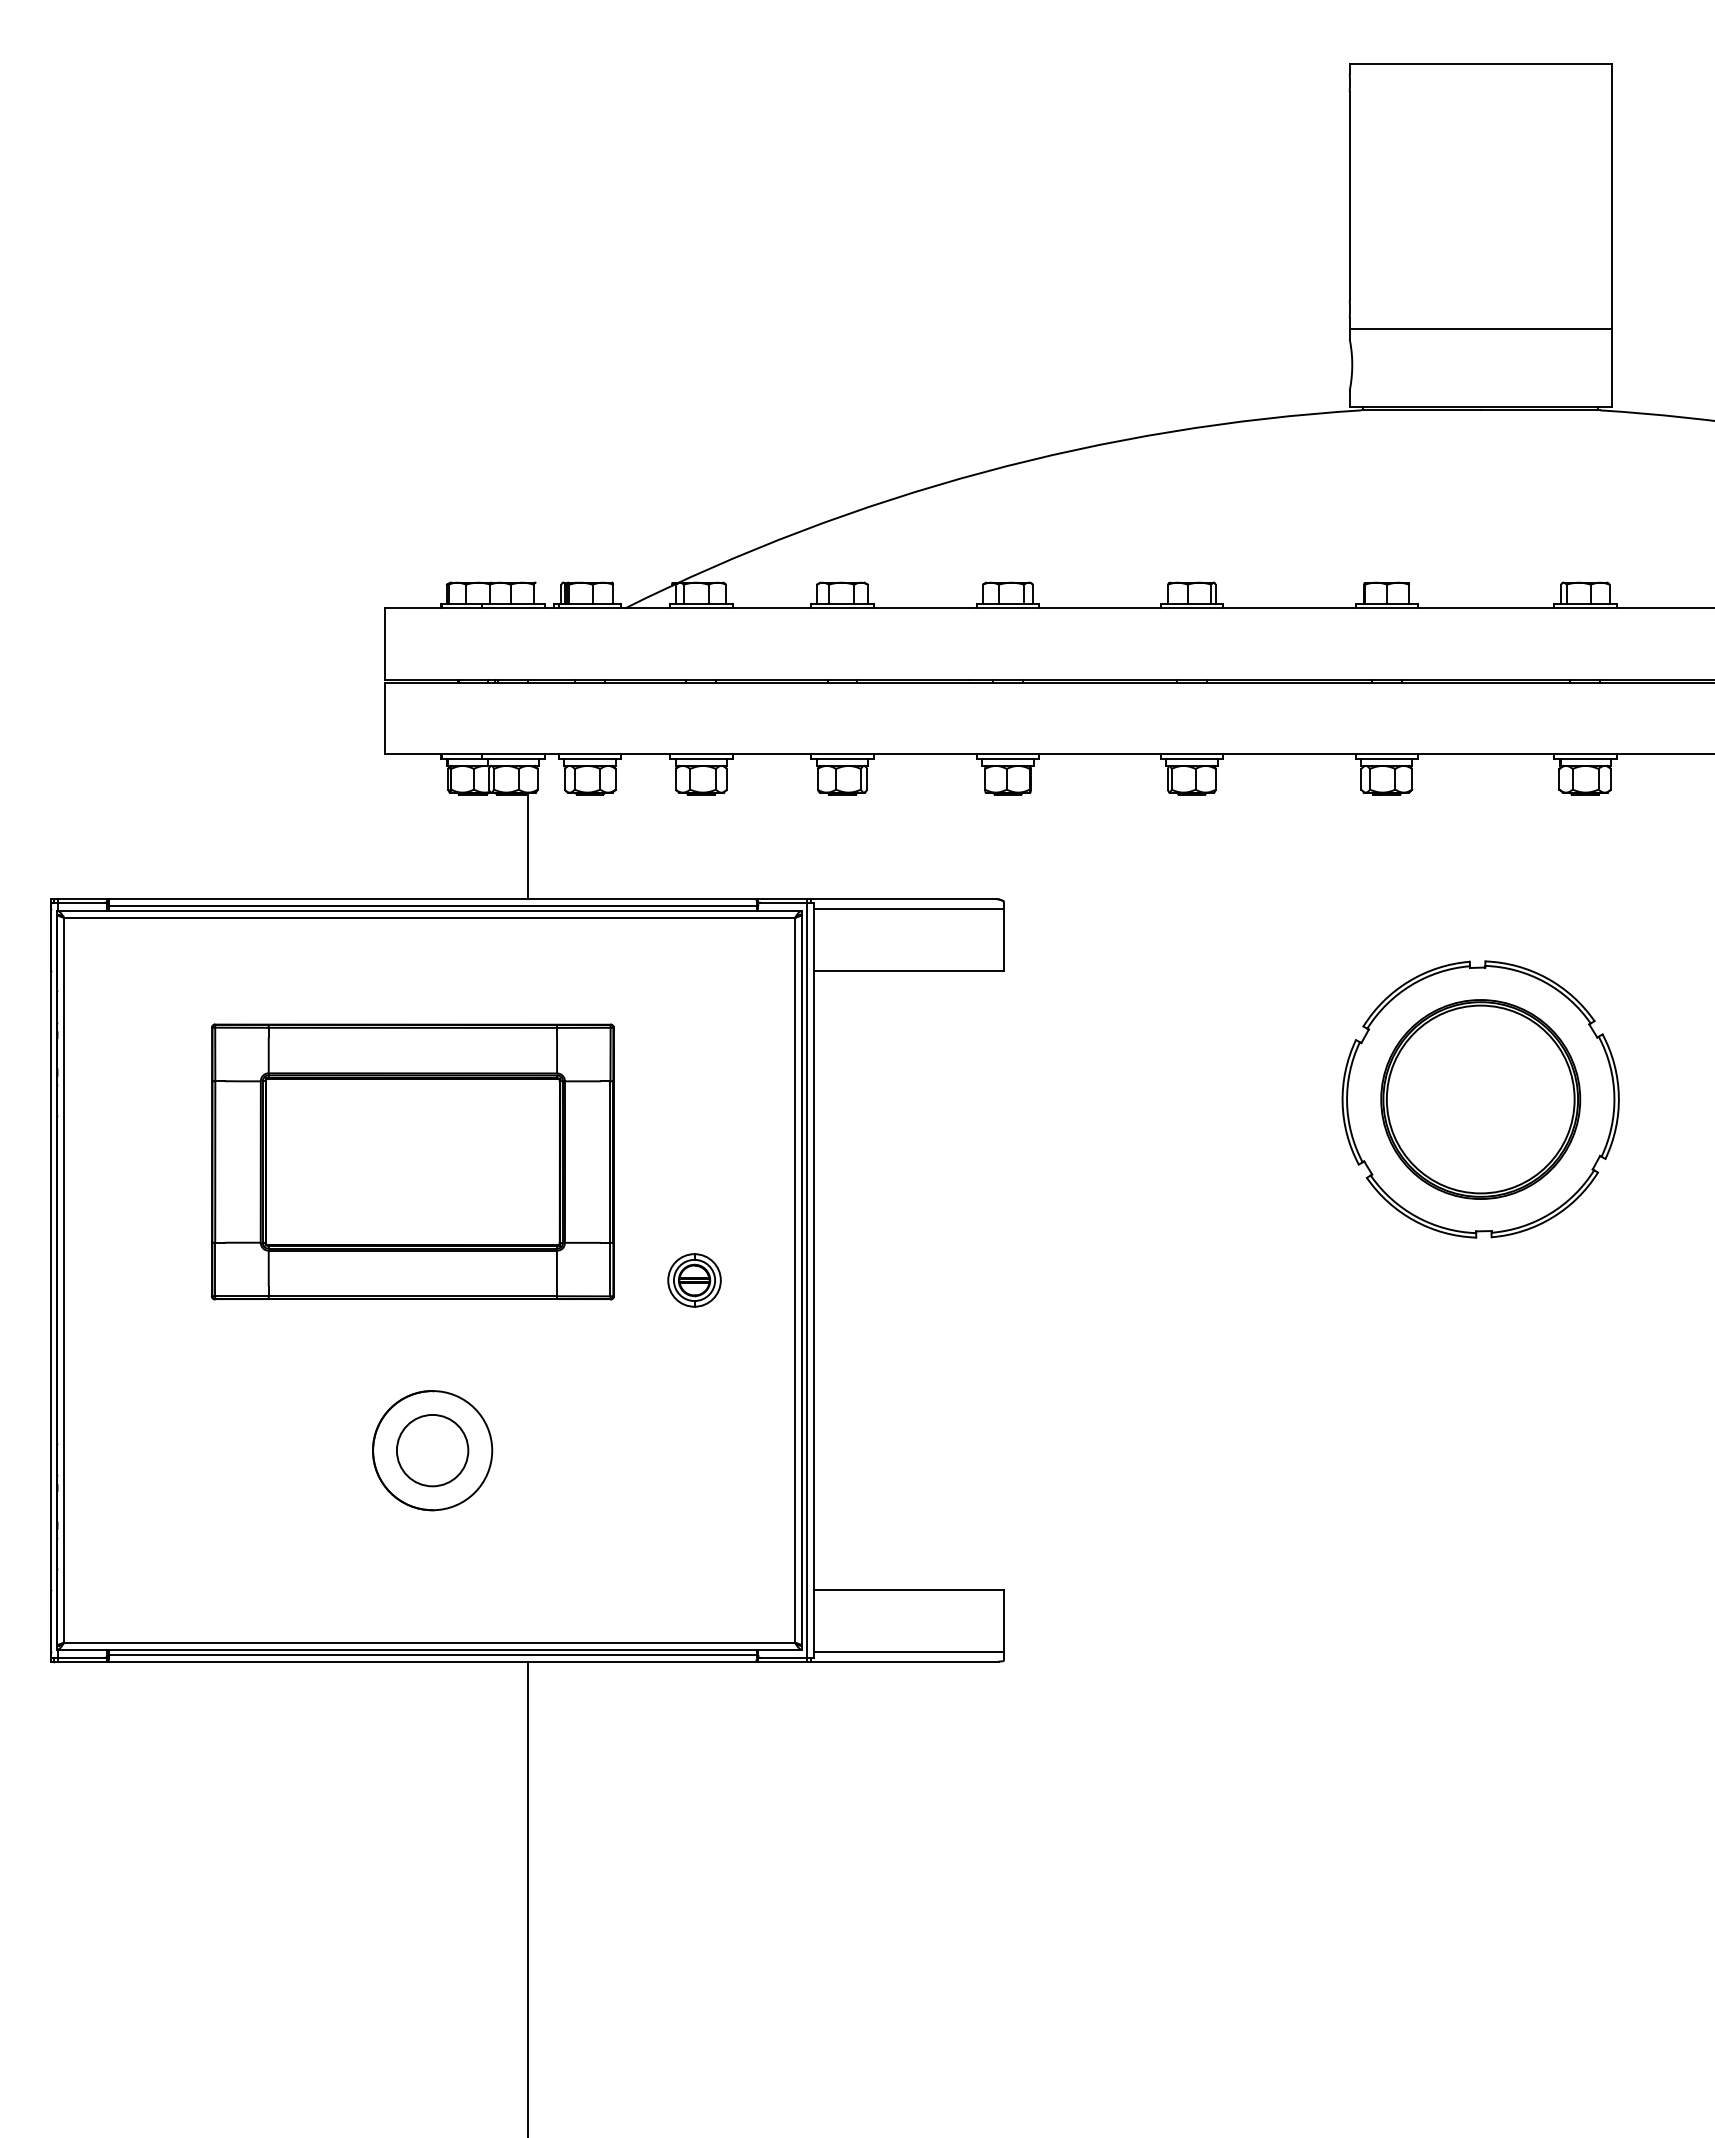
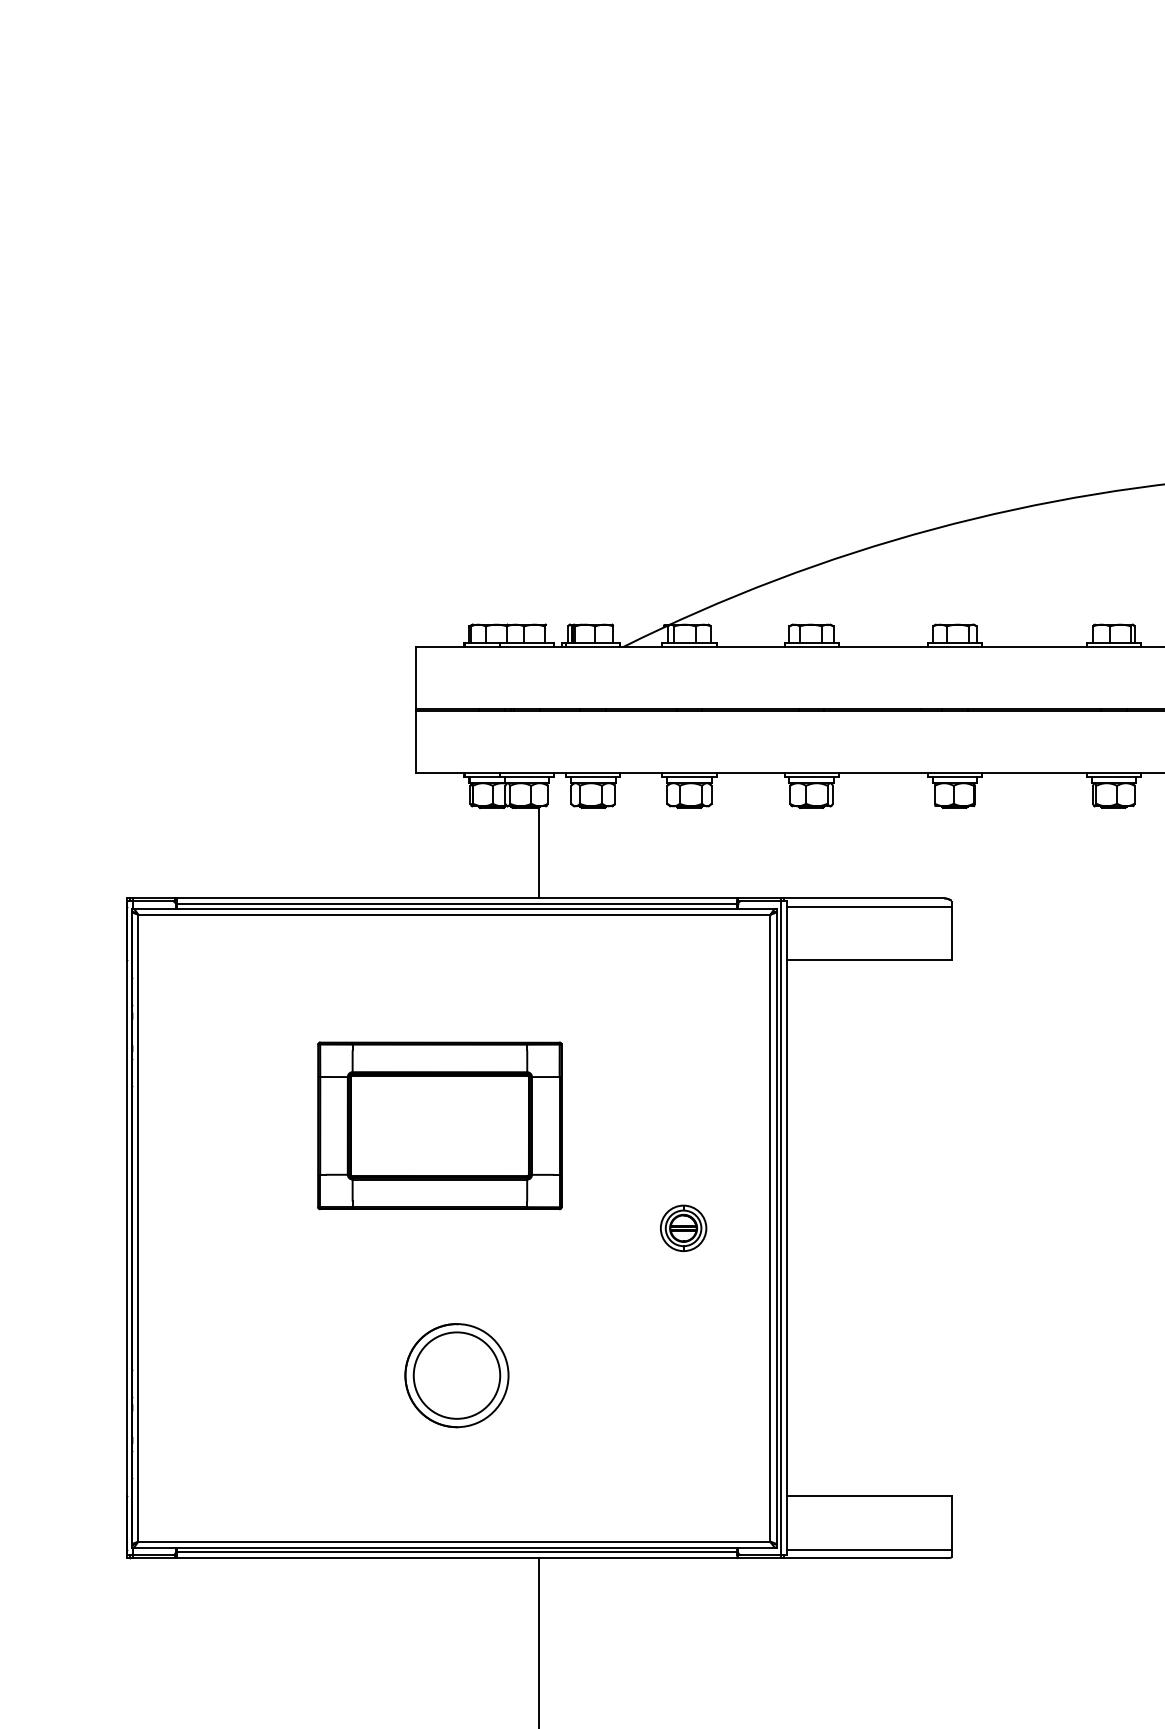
part: (412, 1161) -> (439, 1125), size x0.7
circle: (432, 1450) -> (456, 1375), size x1.4

